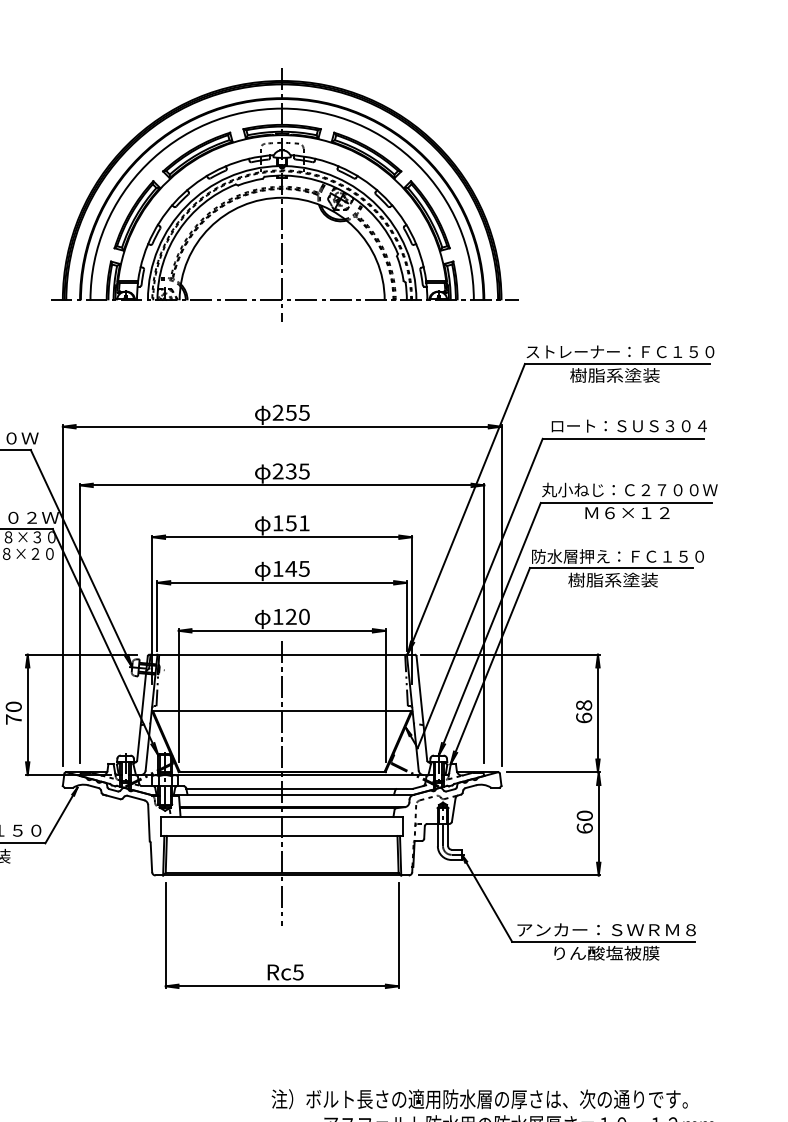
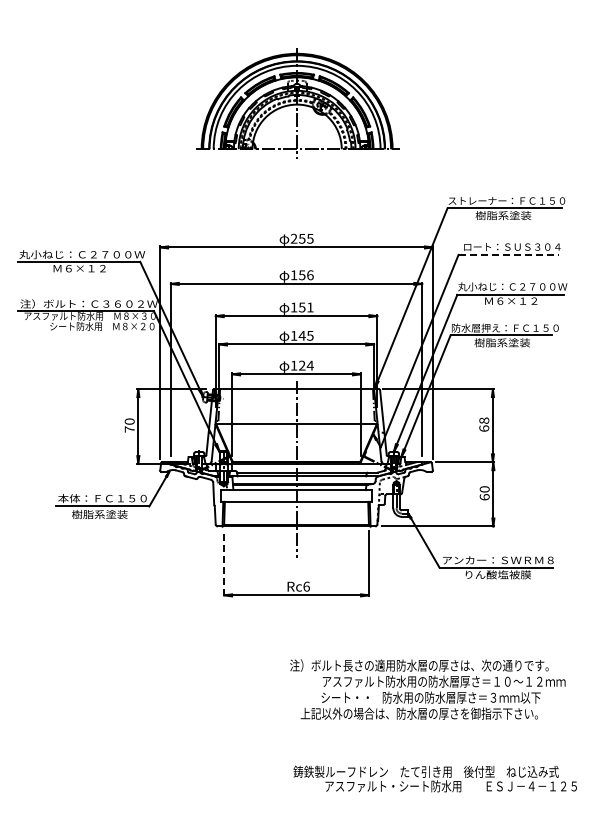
part: (285, 195) -> (298, 103), size x0.7
line: (624, 438) -> (509, 254), solid -> dashed
text: (290, 471) -> (301, 275), 235 -> 156
text: (302, 616) -> (309, 365), 120 -> 124
line: (166, 935) -> (224, 563), solid -> dashed
text: (298, 972) -> (306, 586), Rc5 -> Rc6

